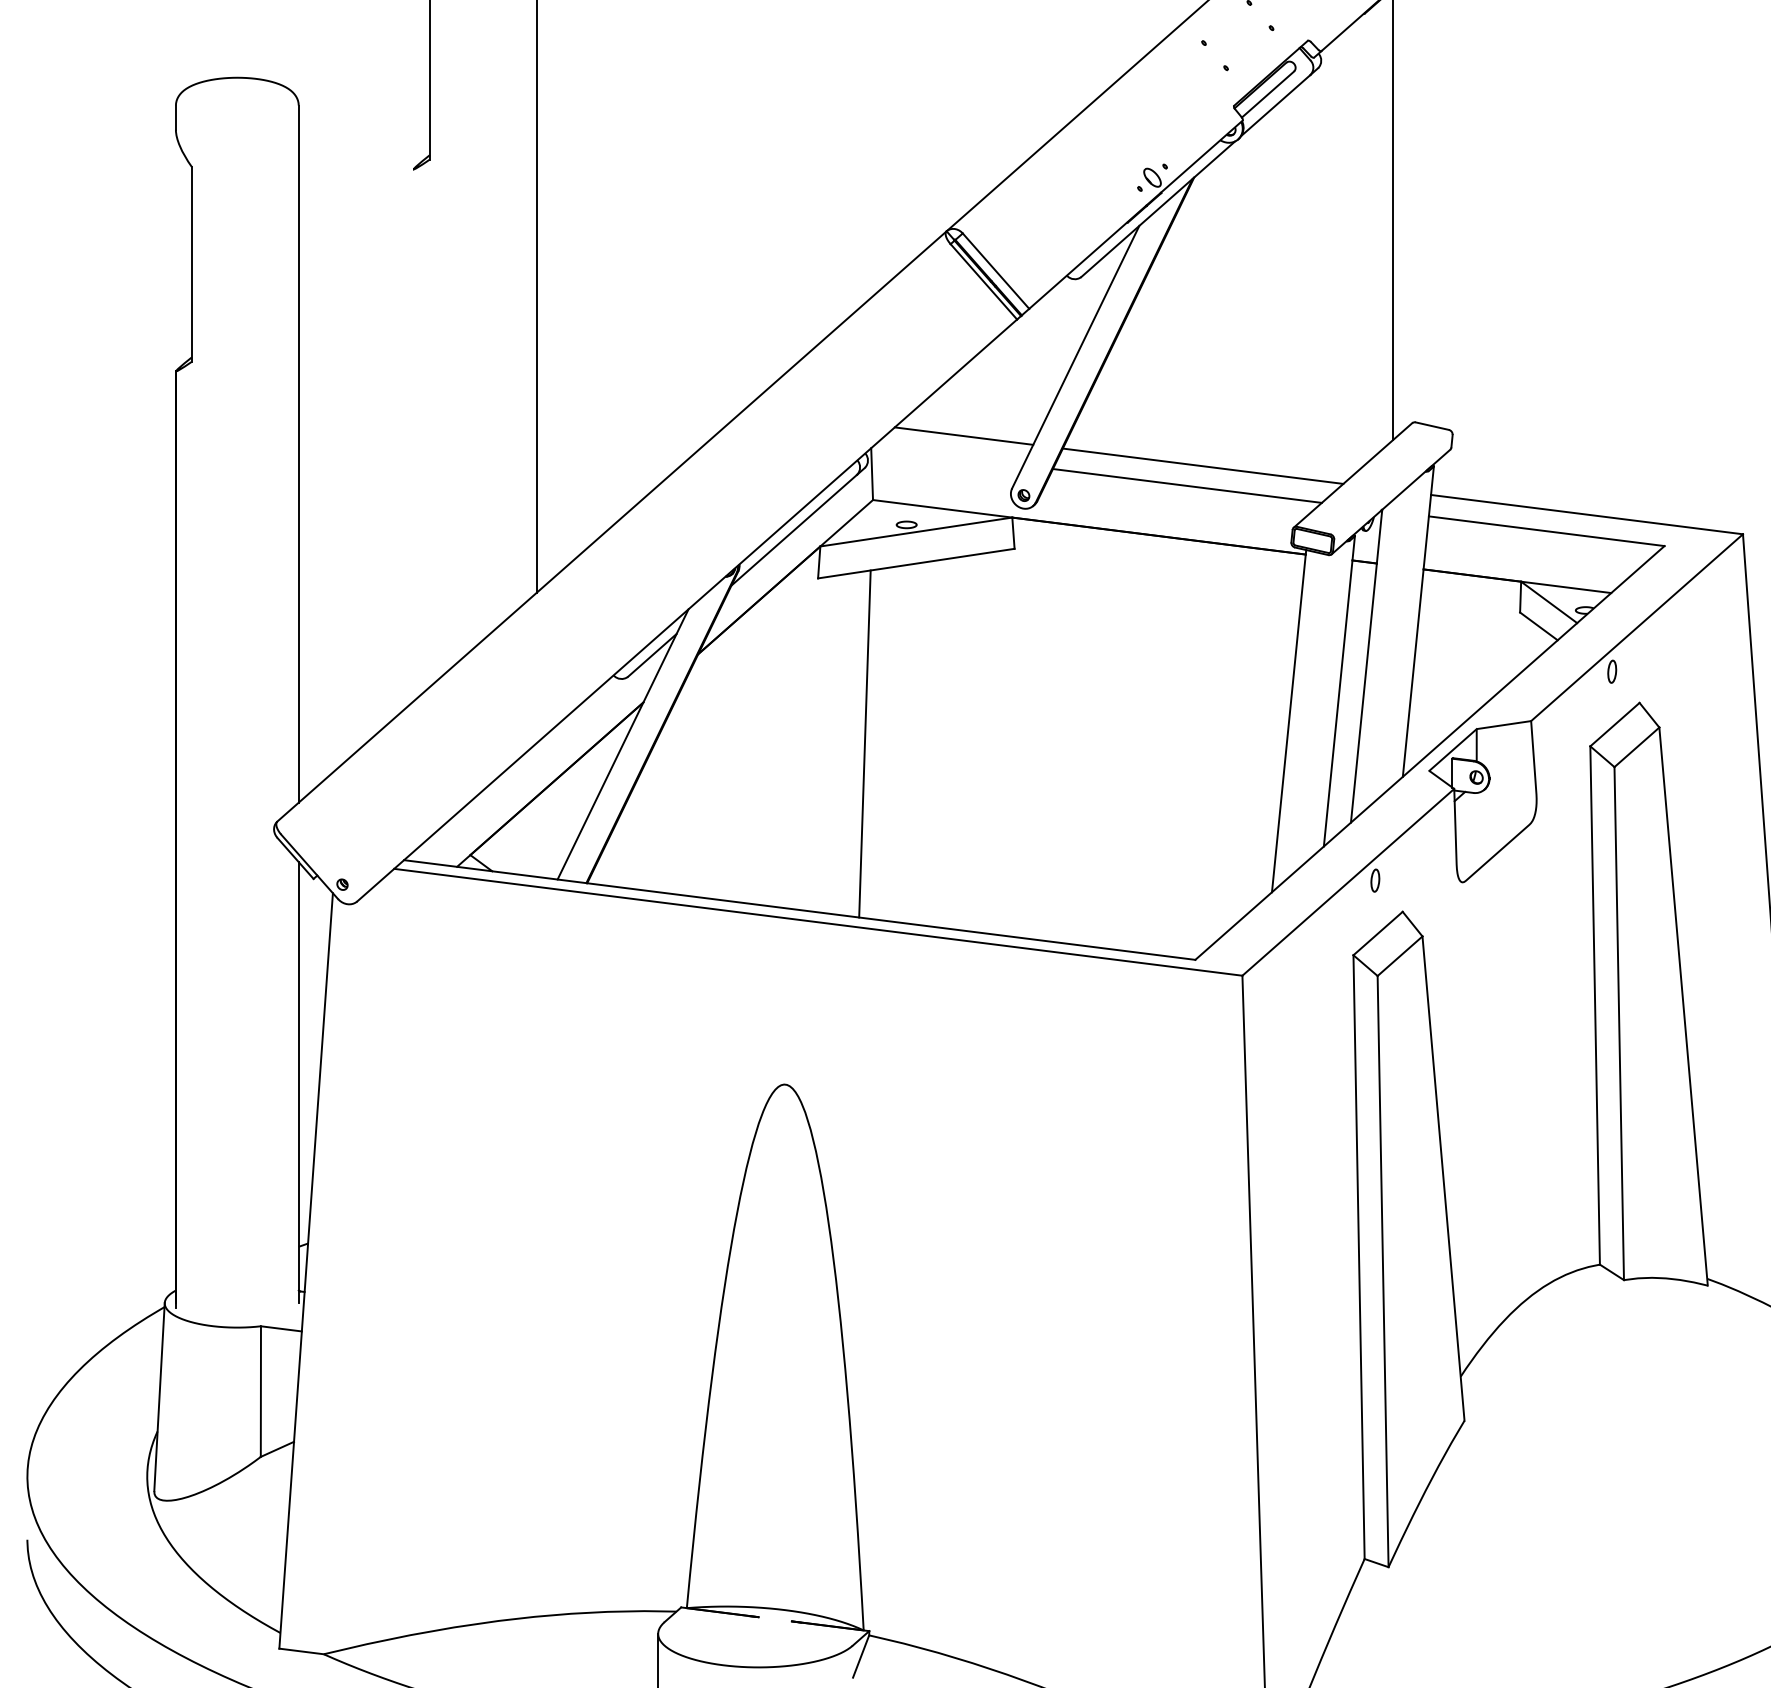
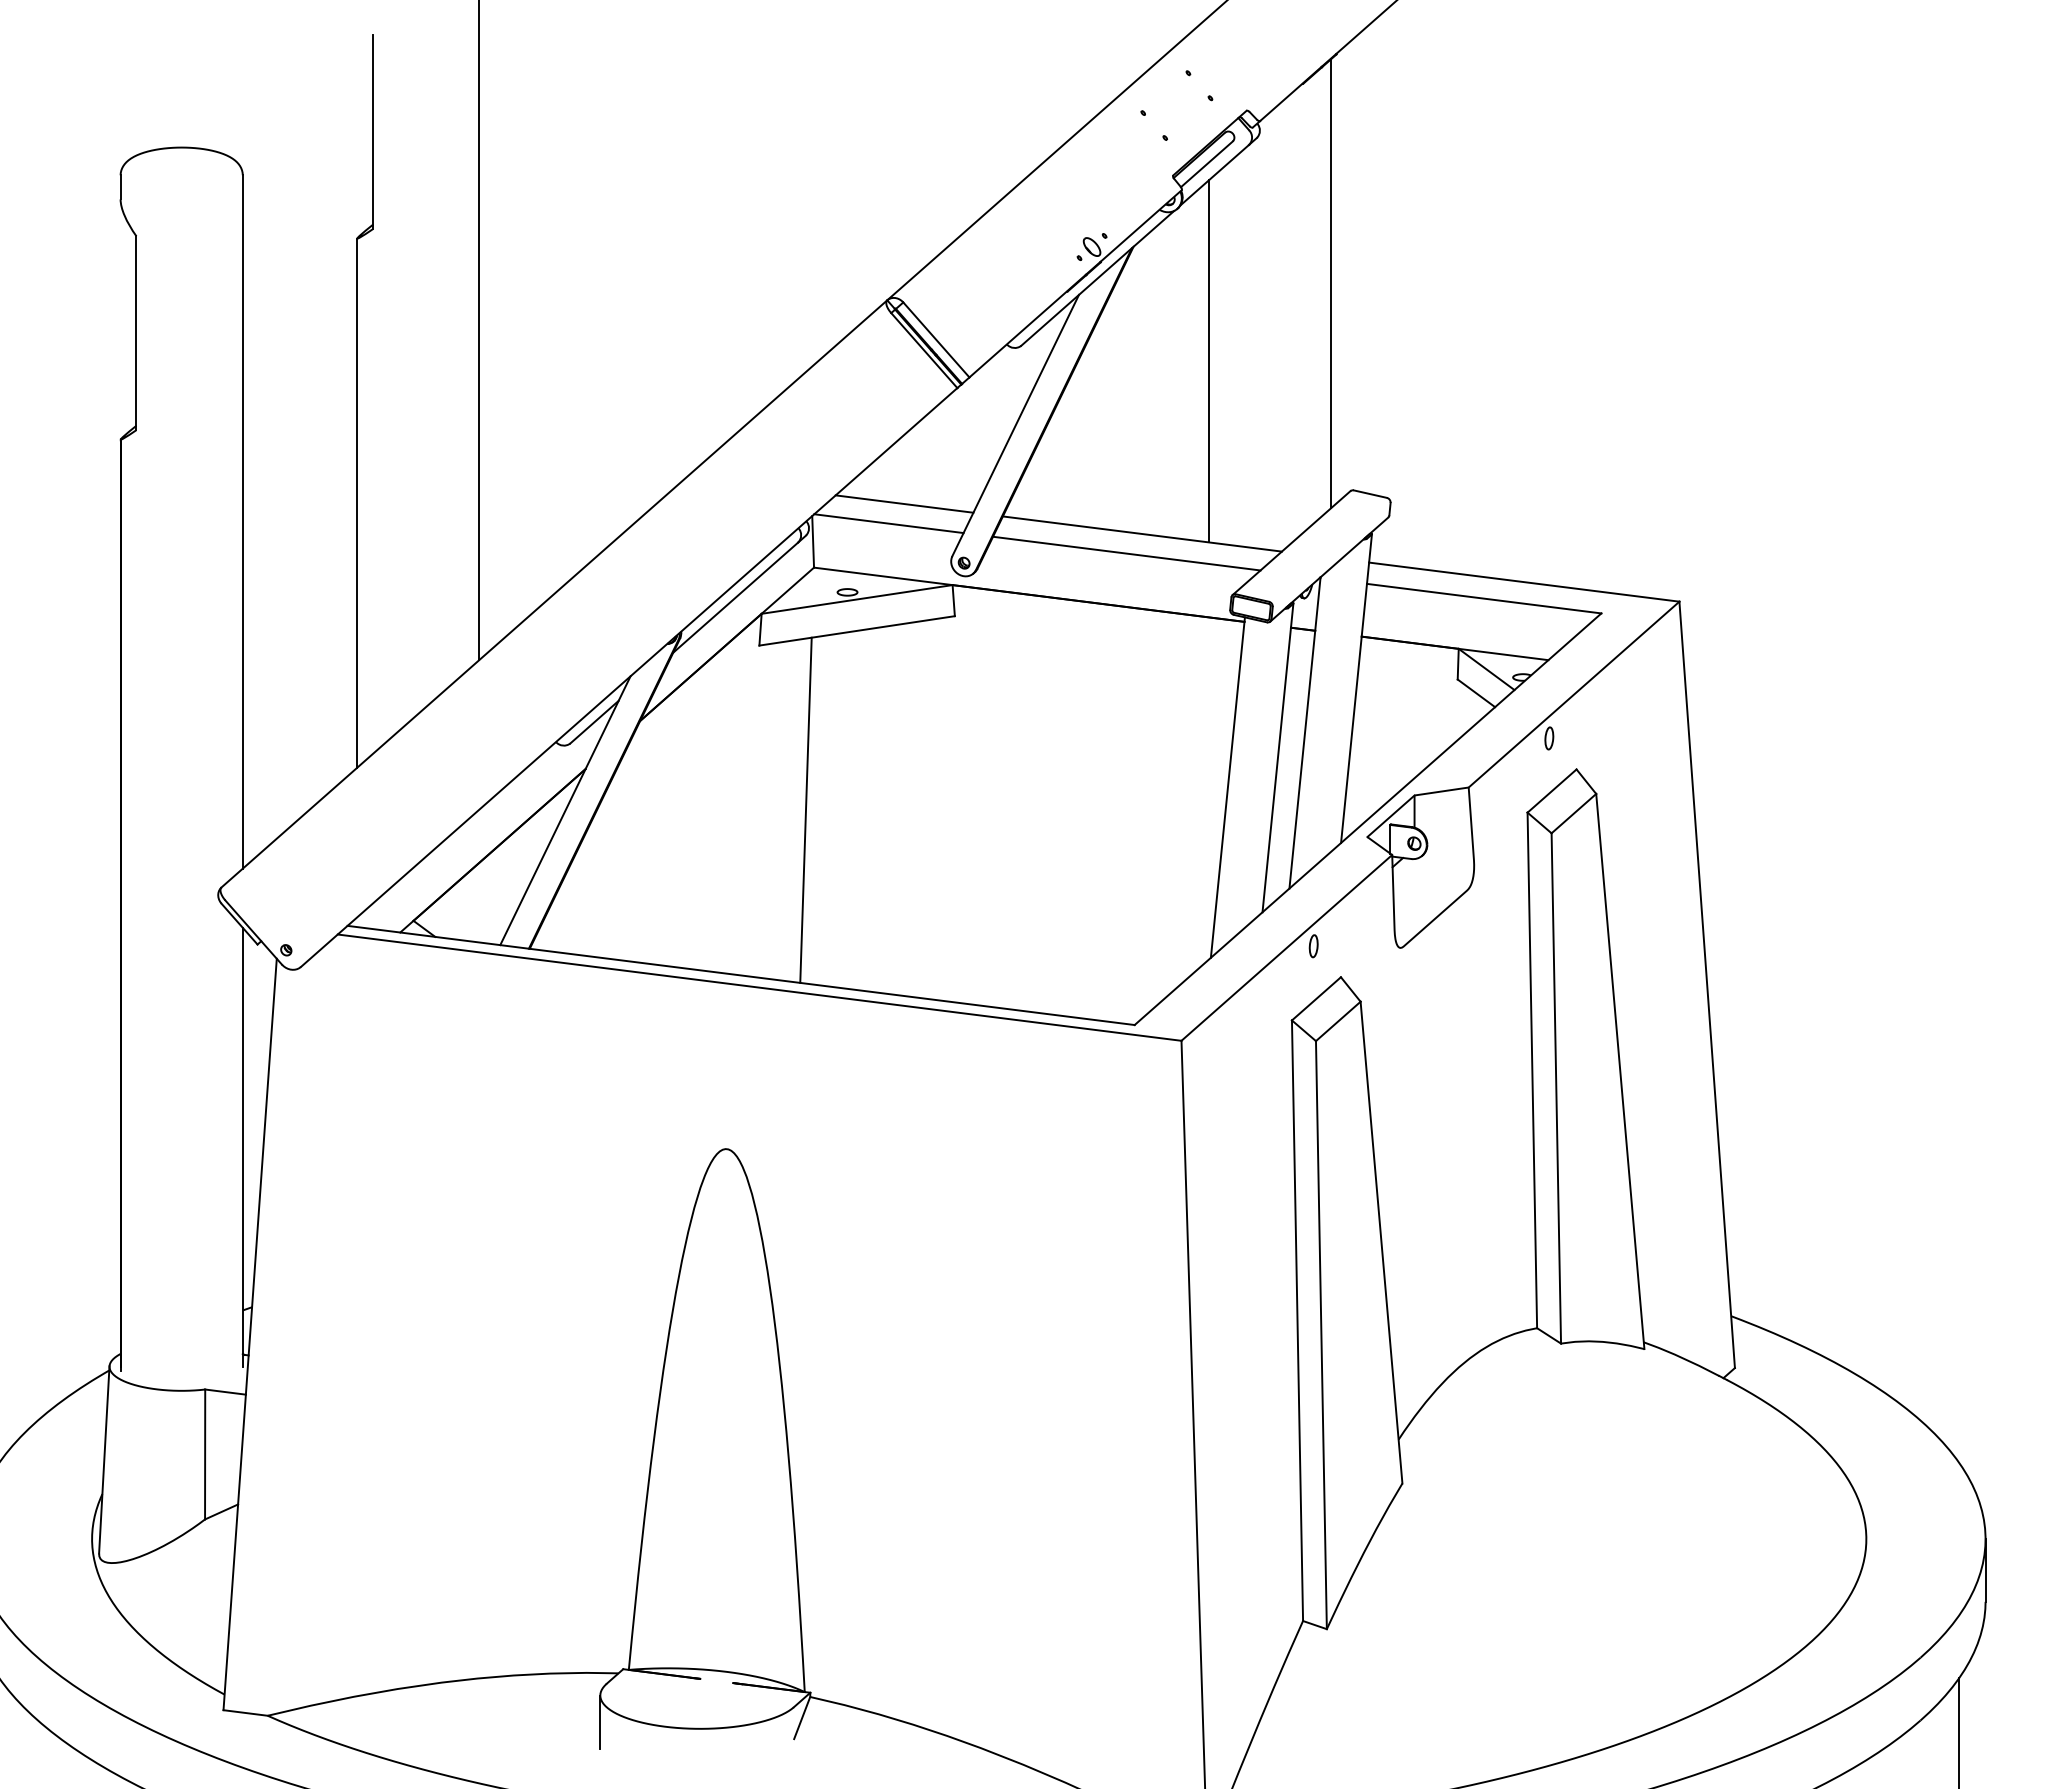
line: (1269, 292) -> (1208, 361), added
line: (414, 434) -> (357, 502), added
line: (947, 455) -> (888, 523), added

